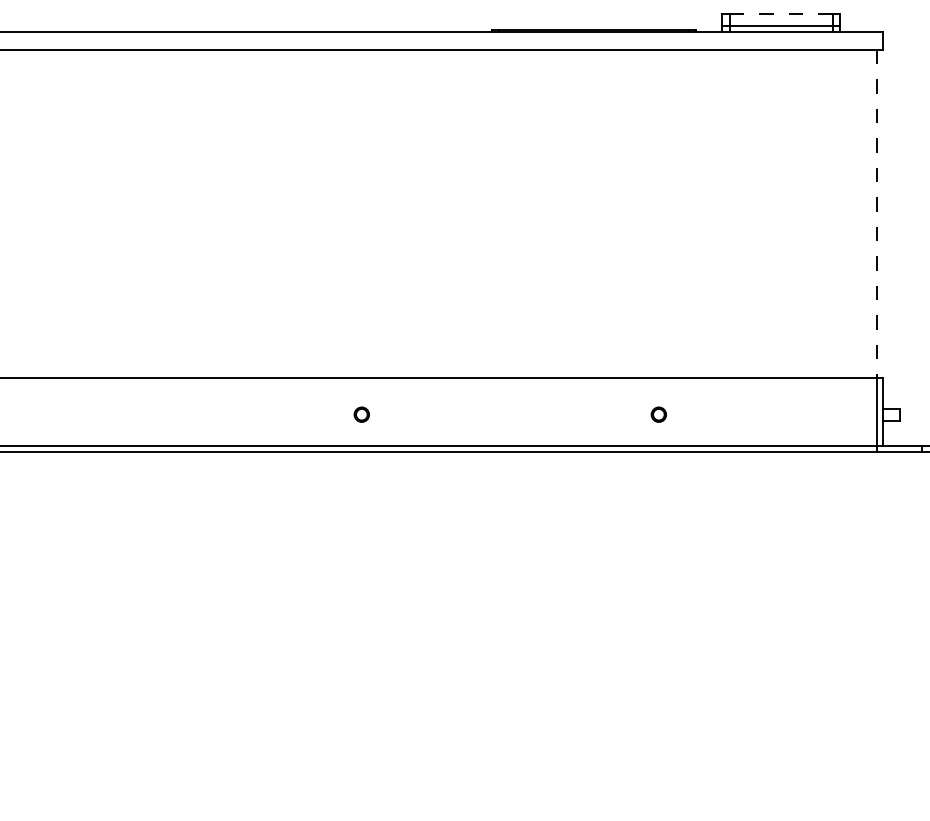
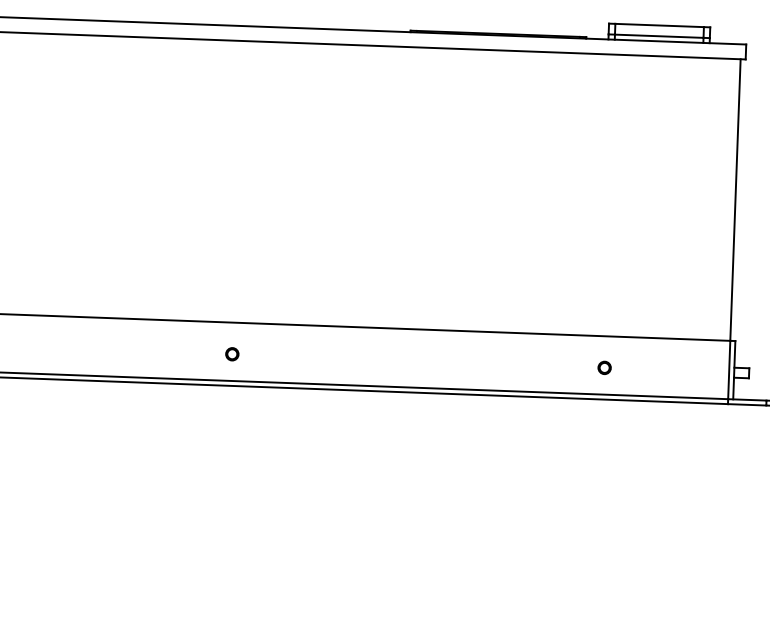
line: (781, 13) -> (659, 25), dashed -> solid
line: (877, 214) -> (735, 200), dashed -> solid
circle: (361, 414) -> (232, 354), moved
part: (658, 414) -> (604, 367), moved

